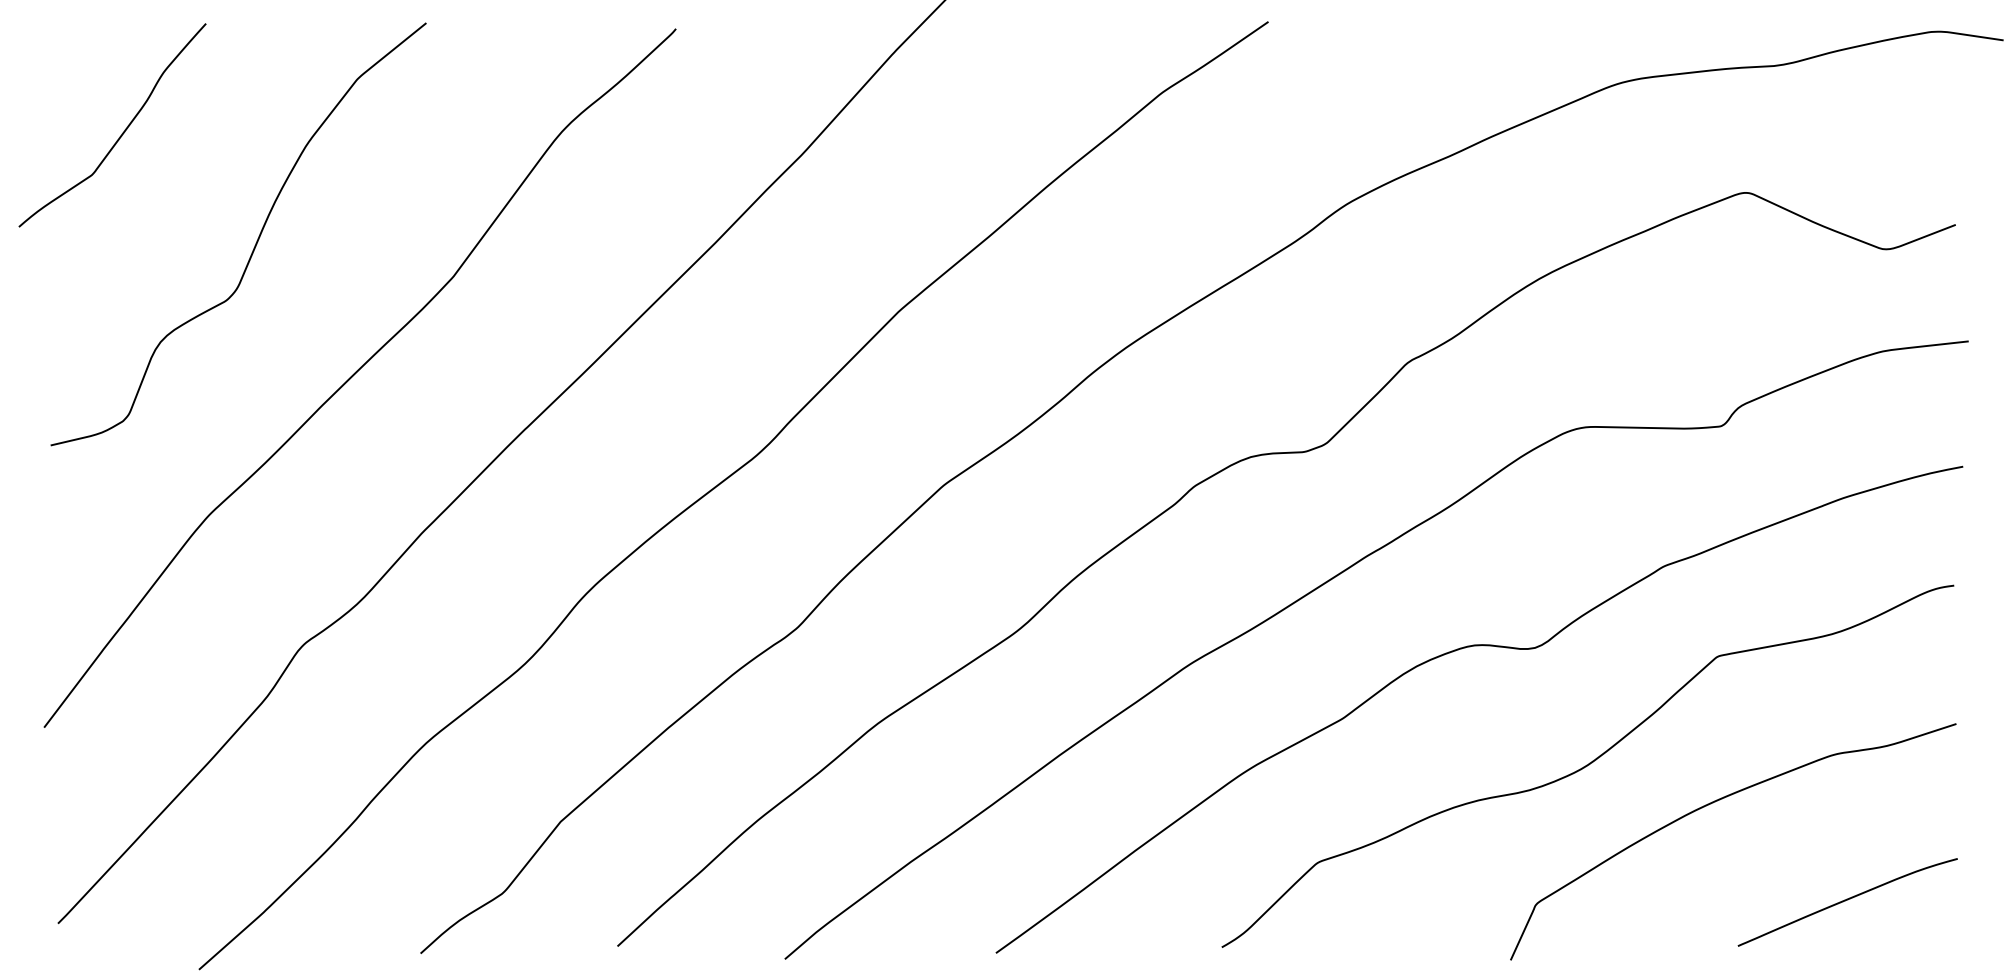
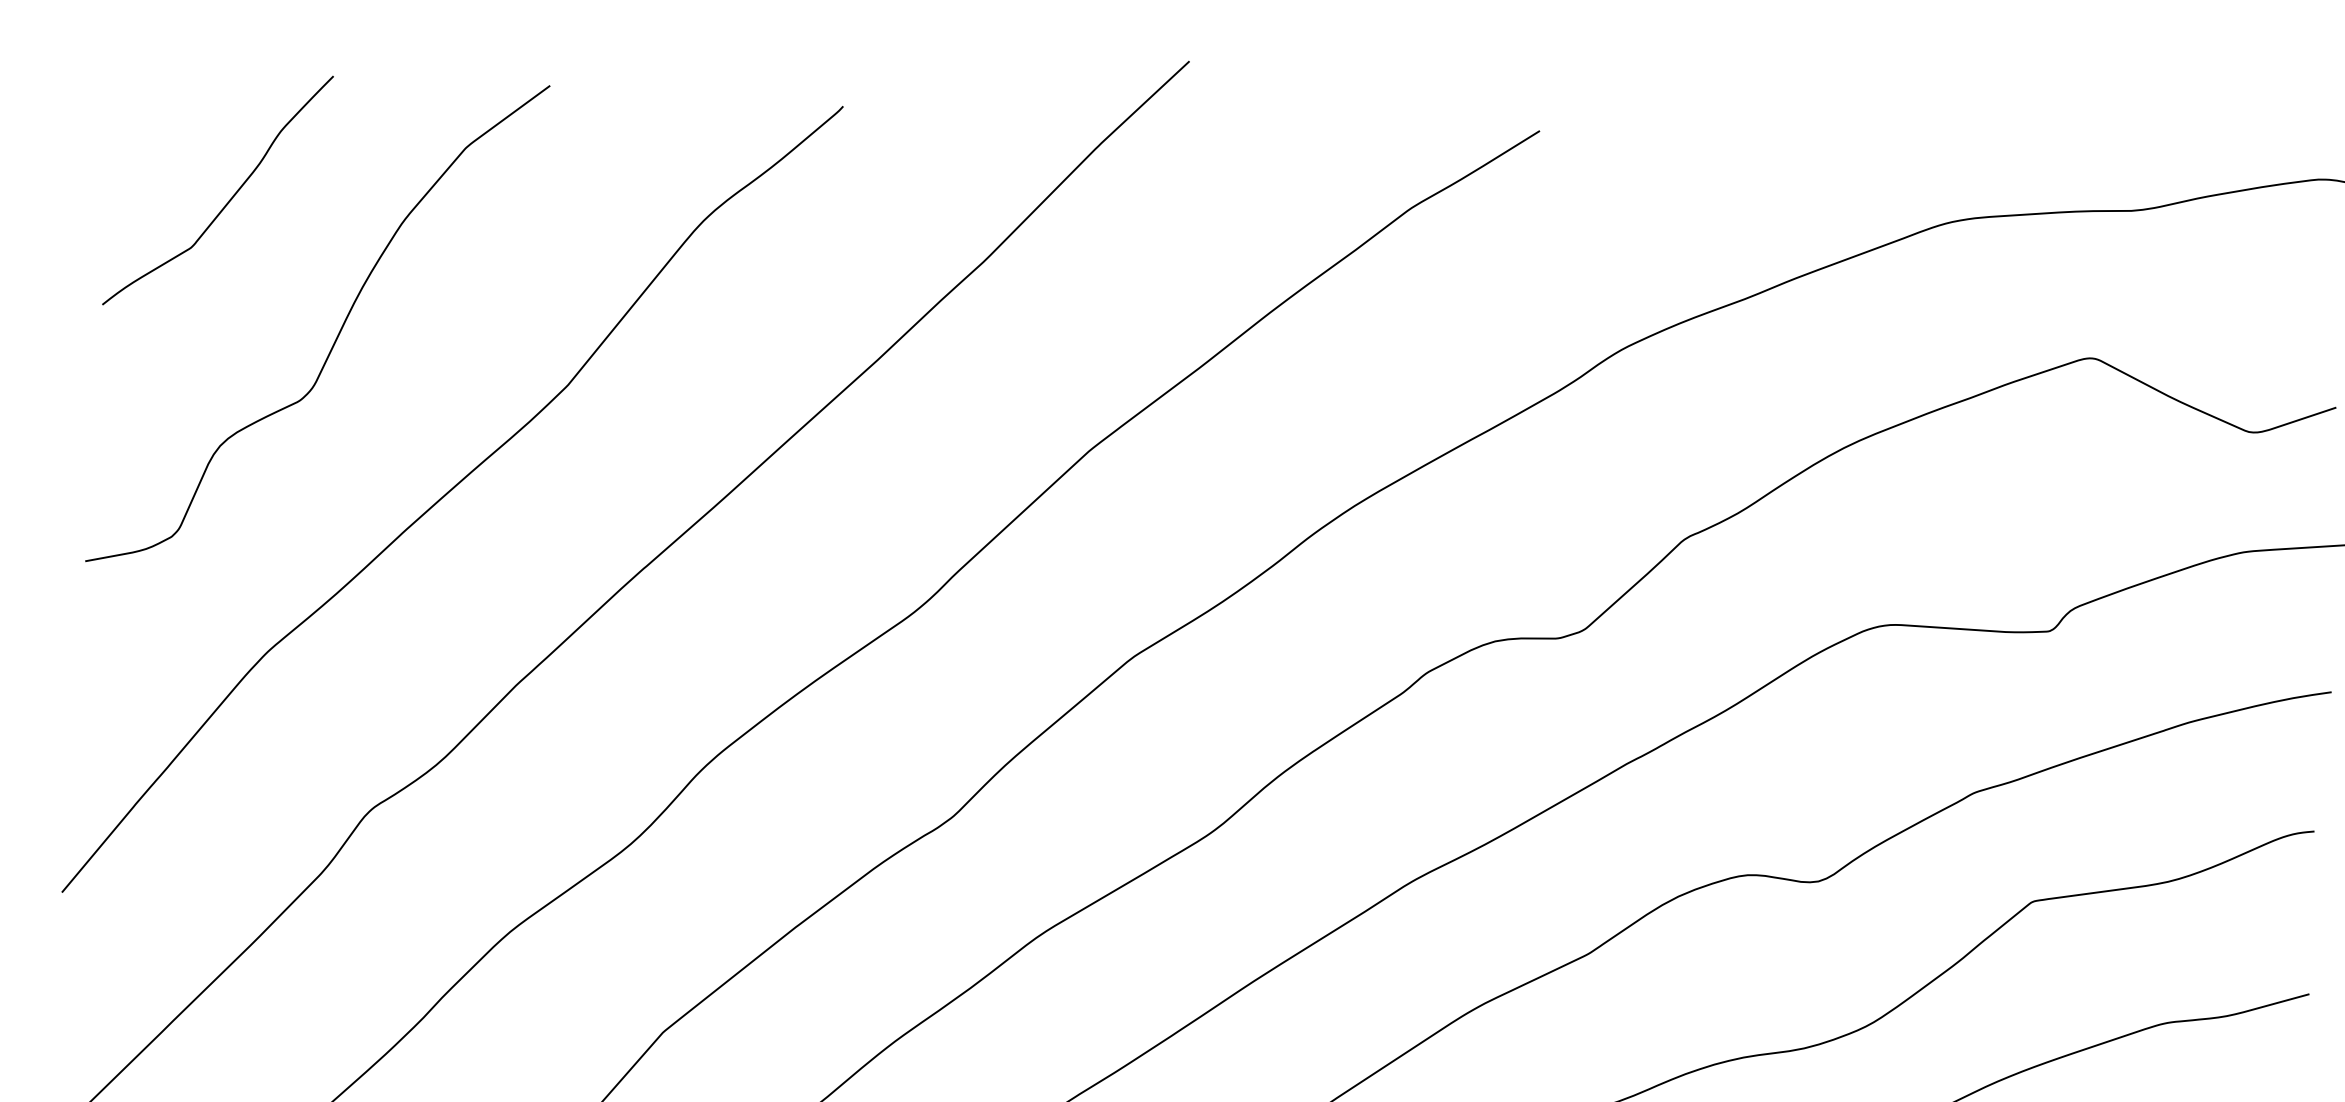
curve: (122, 132) -> (229, 199), moved

